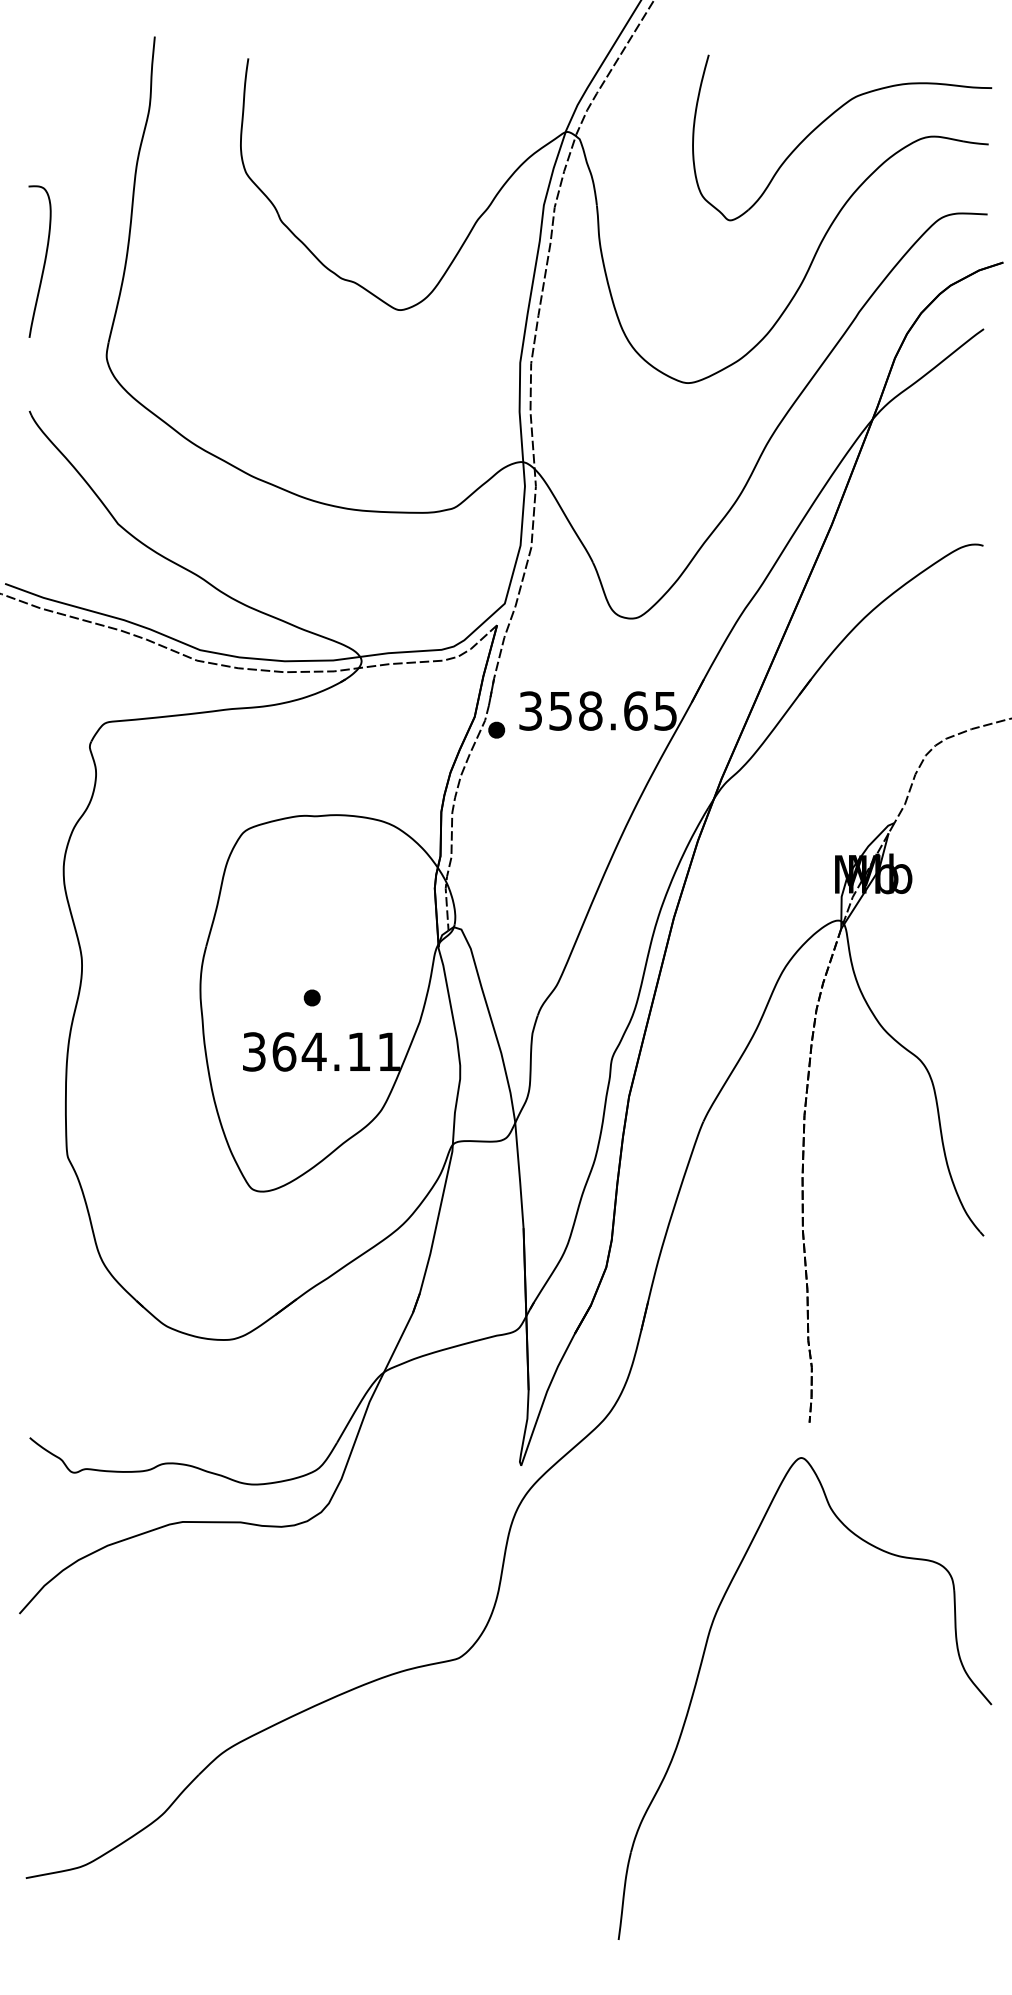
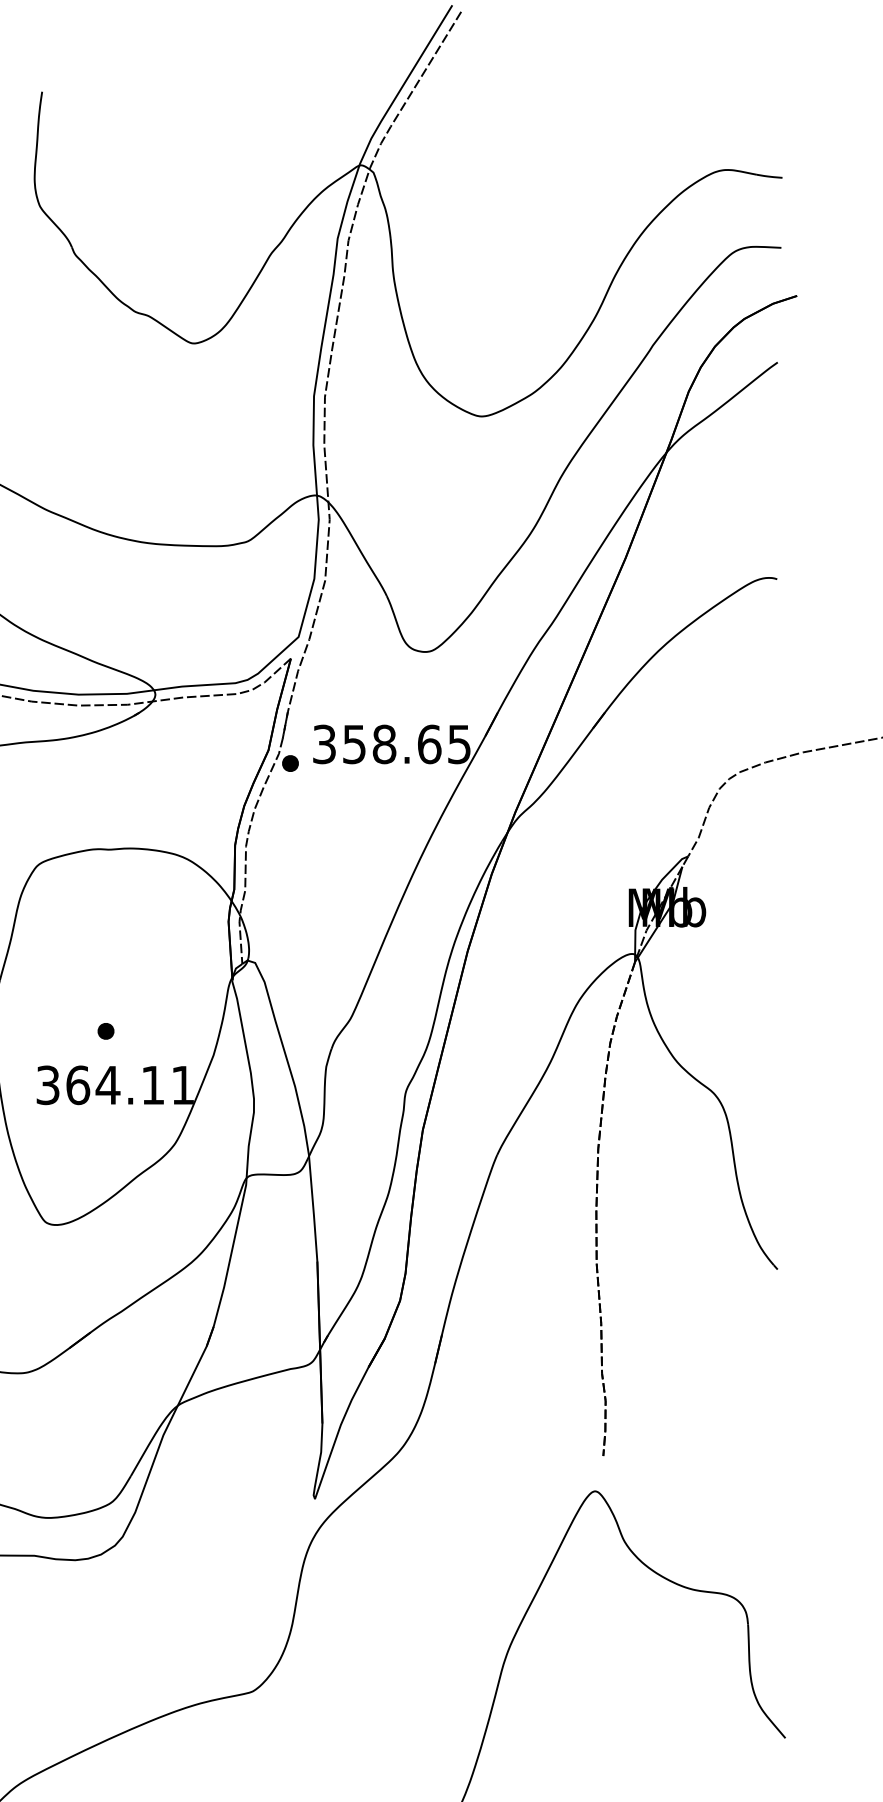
part: (826, 120) -> (620, 153), removed

